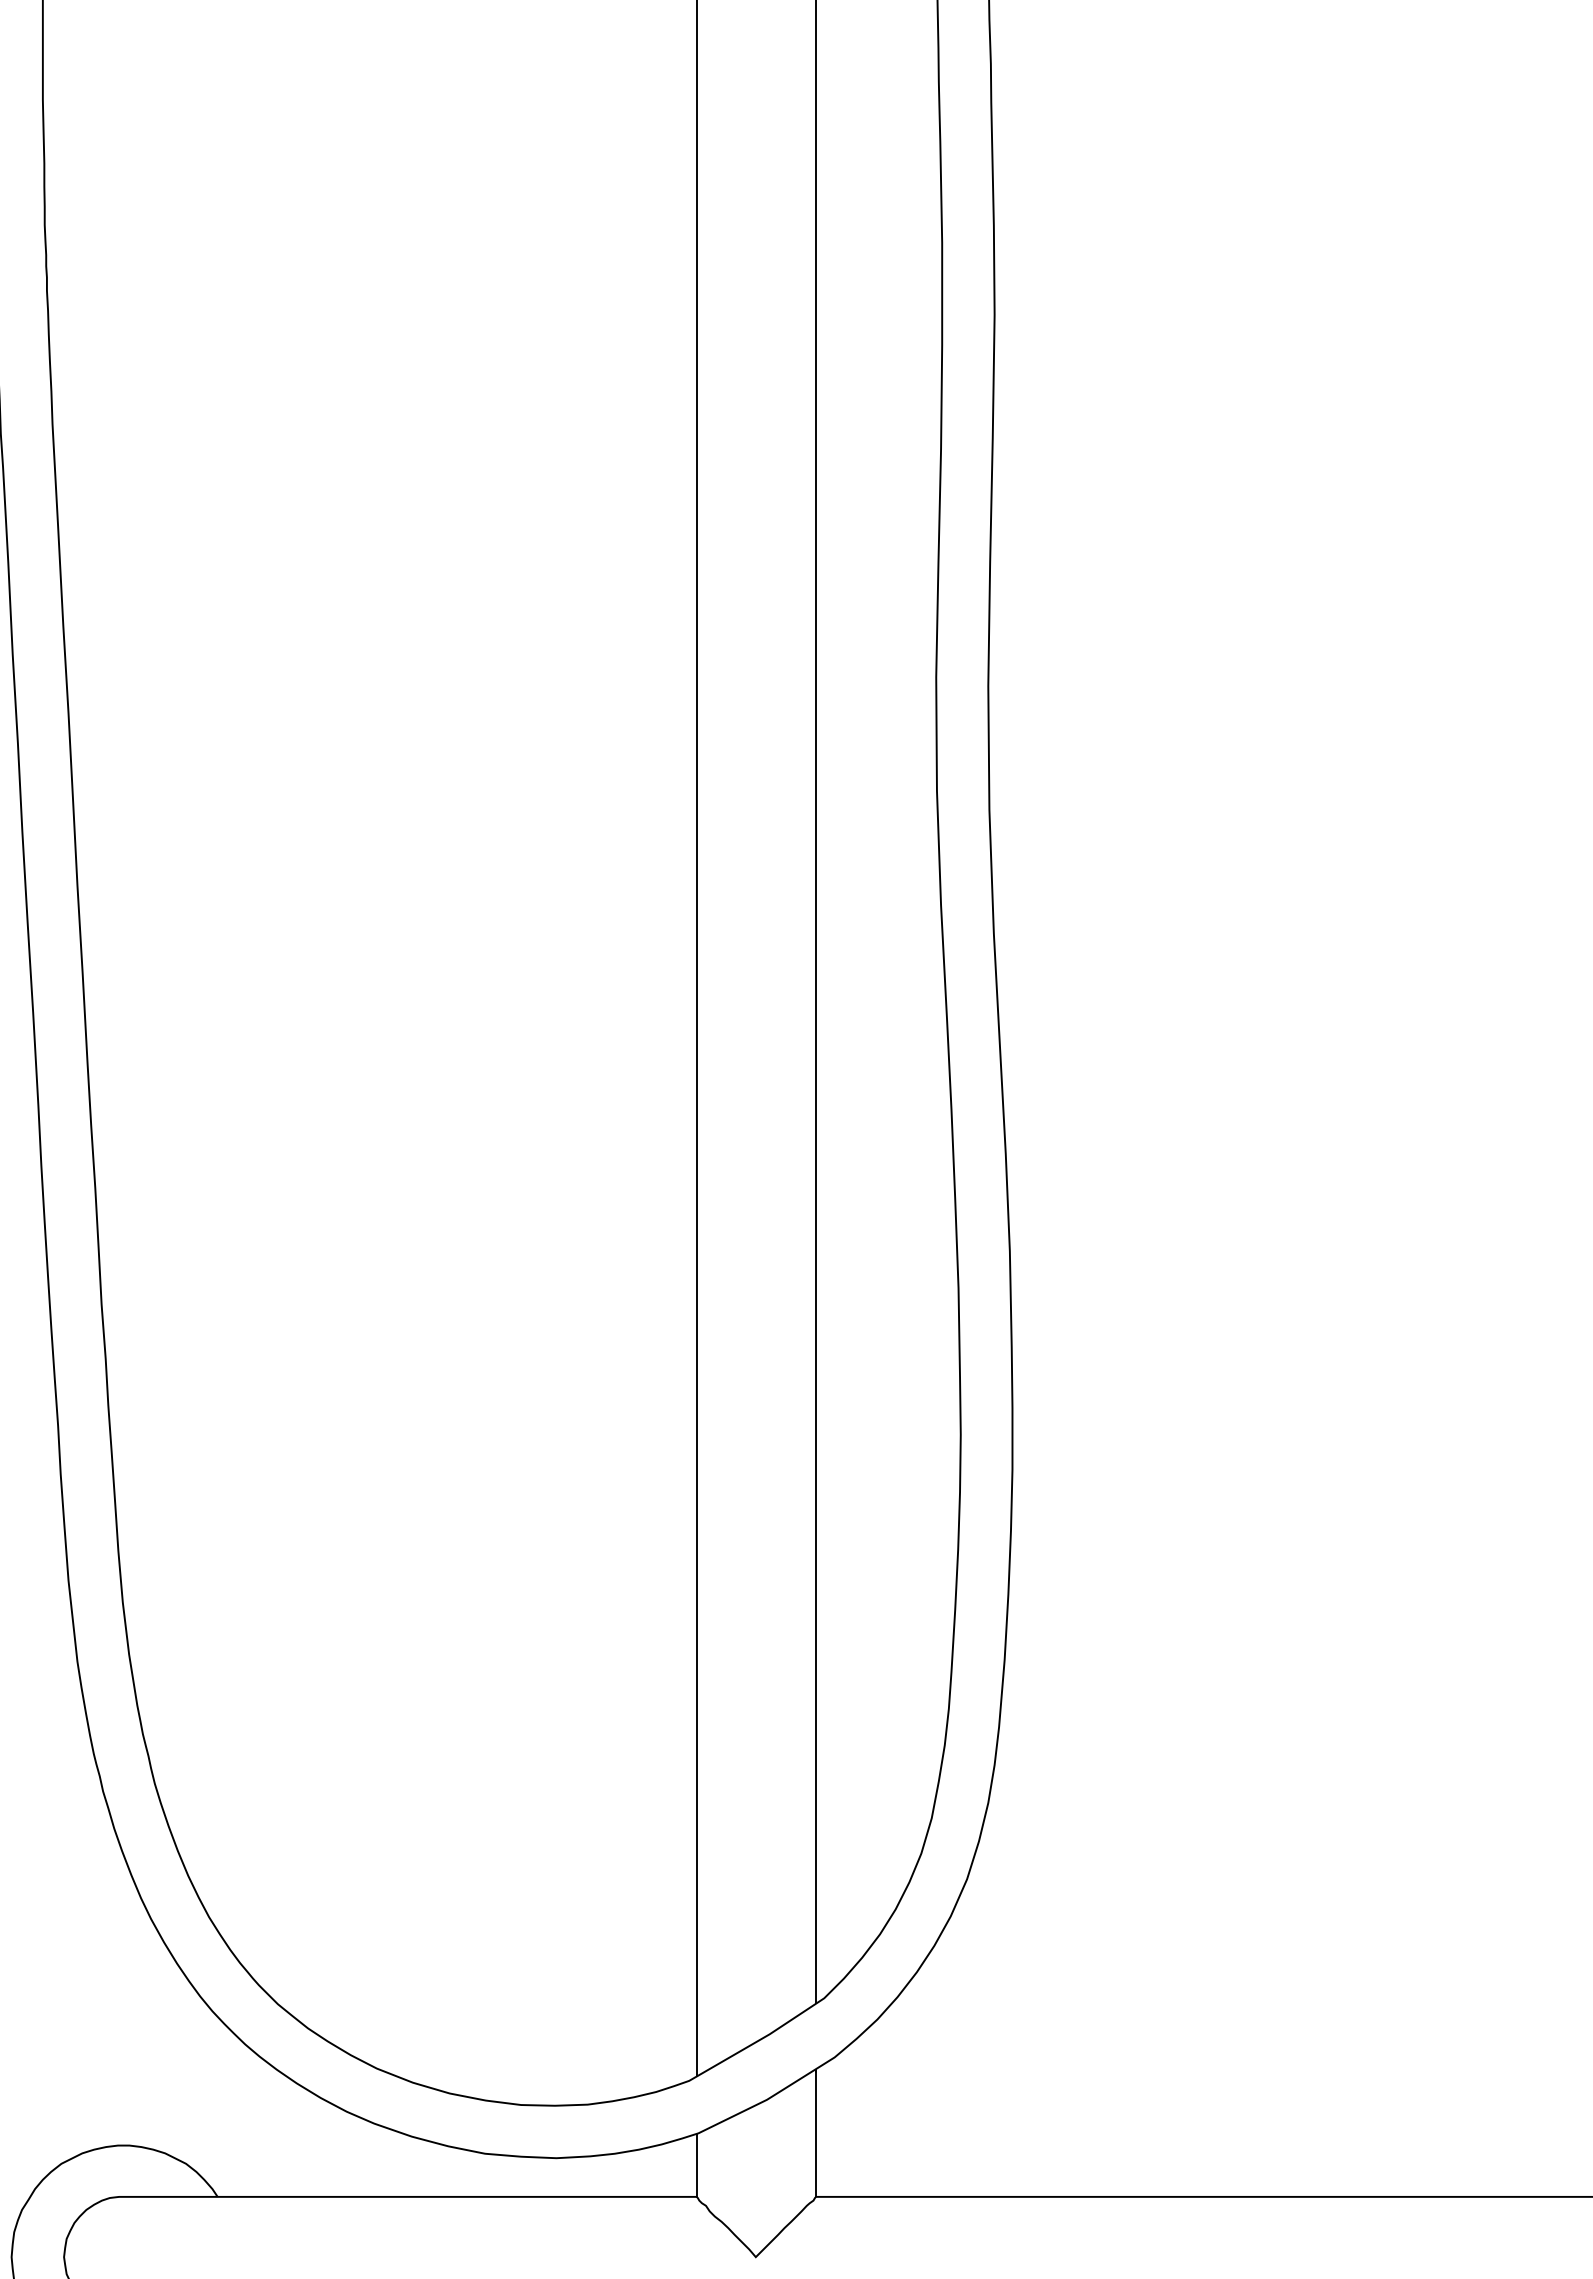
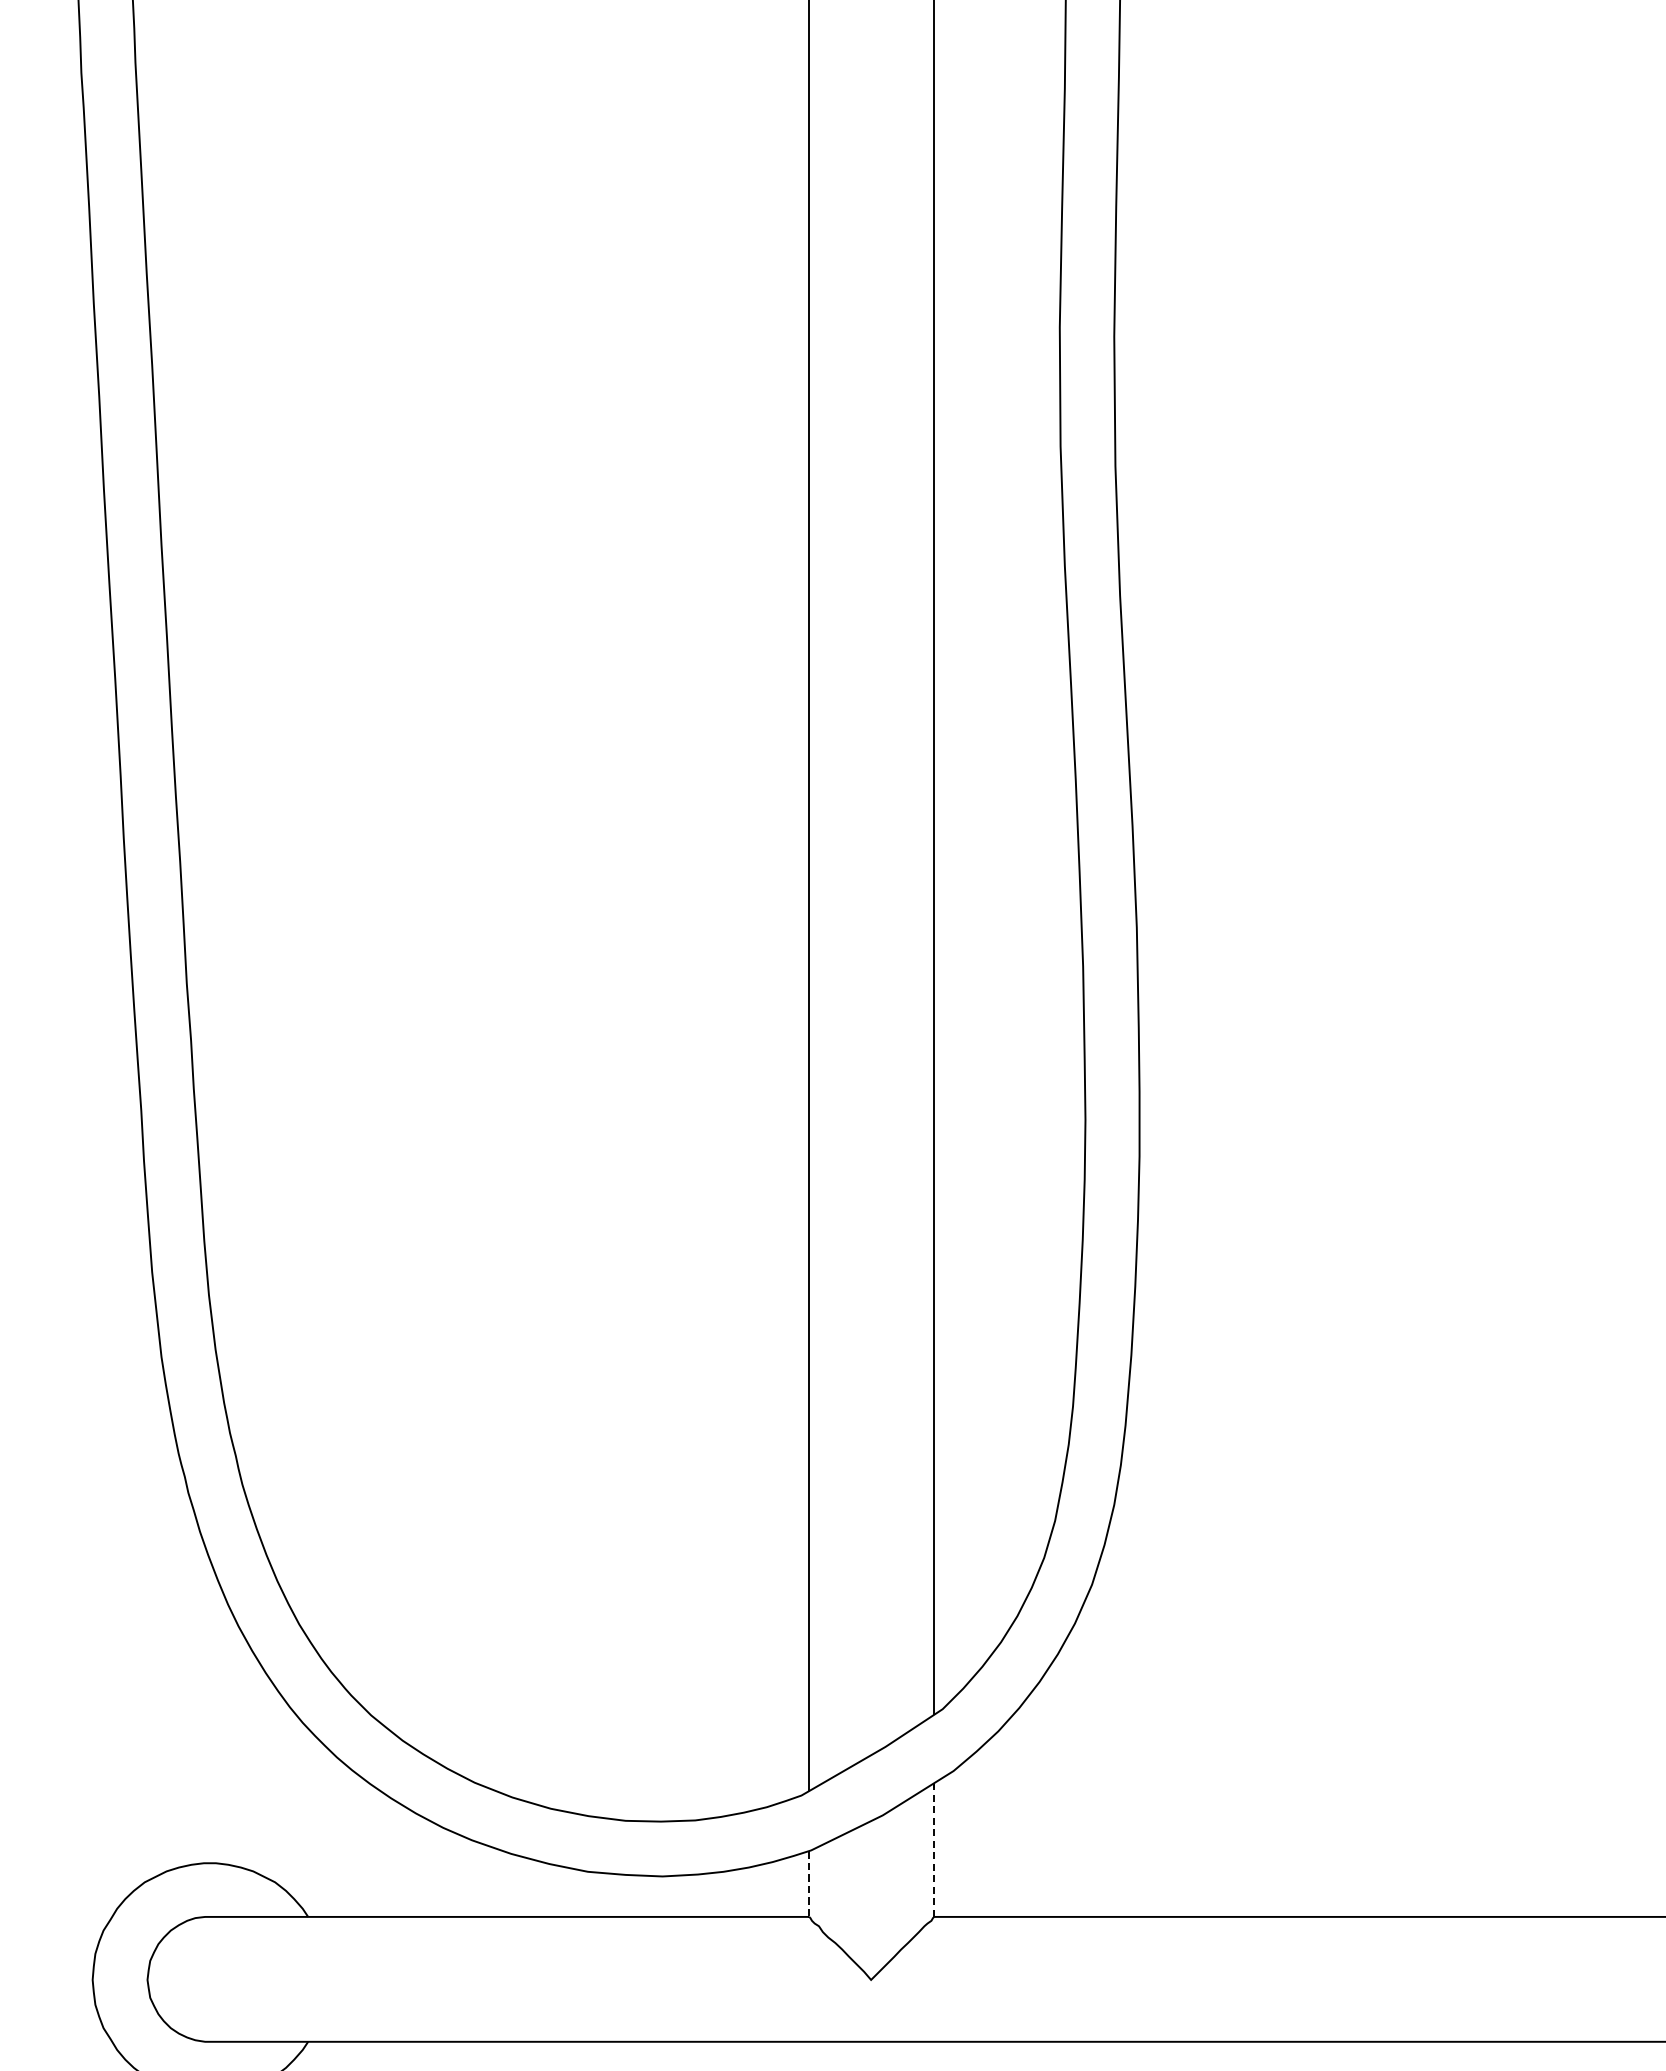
line: (816, 2132) -> (934, 1849), solid -> dashed
line: (696, 2165) -> (809, 1884), solid -> dashed

